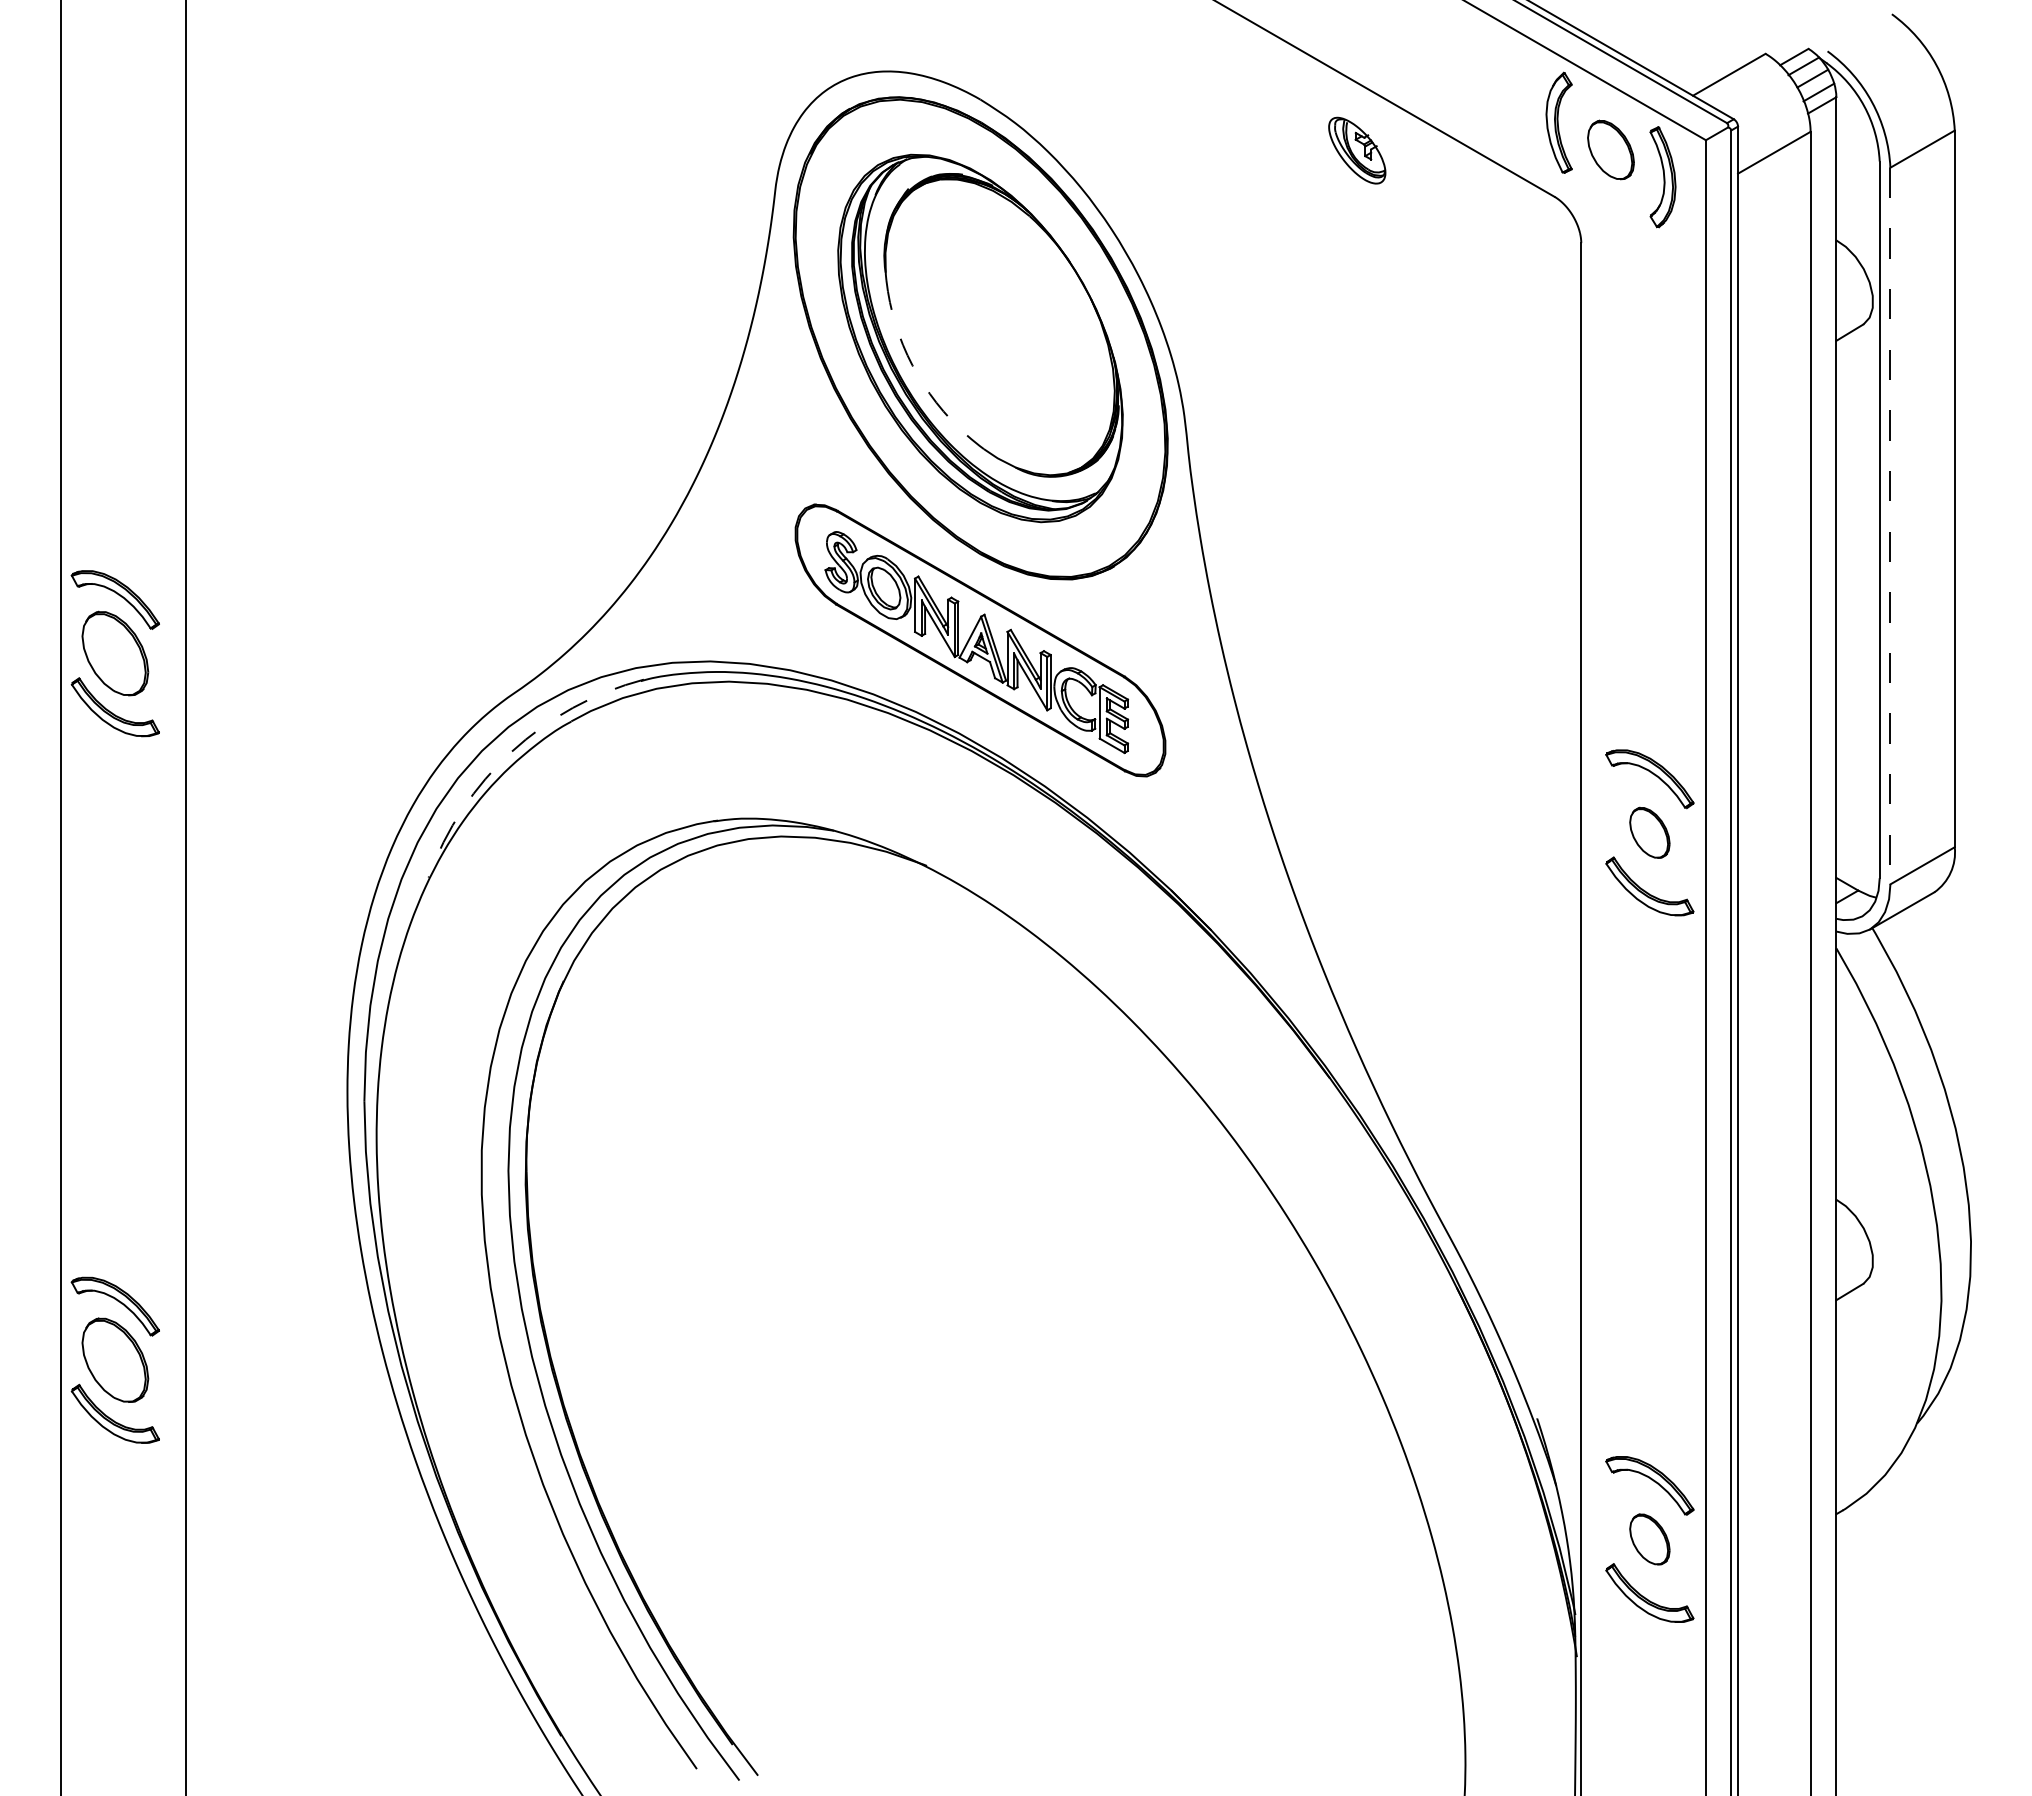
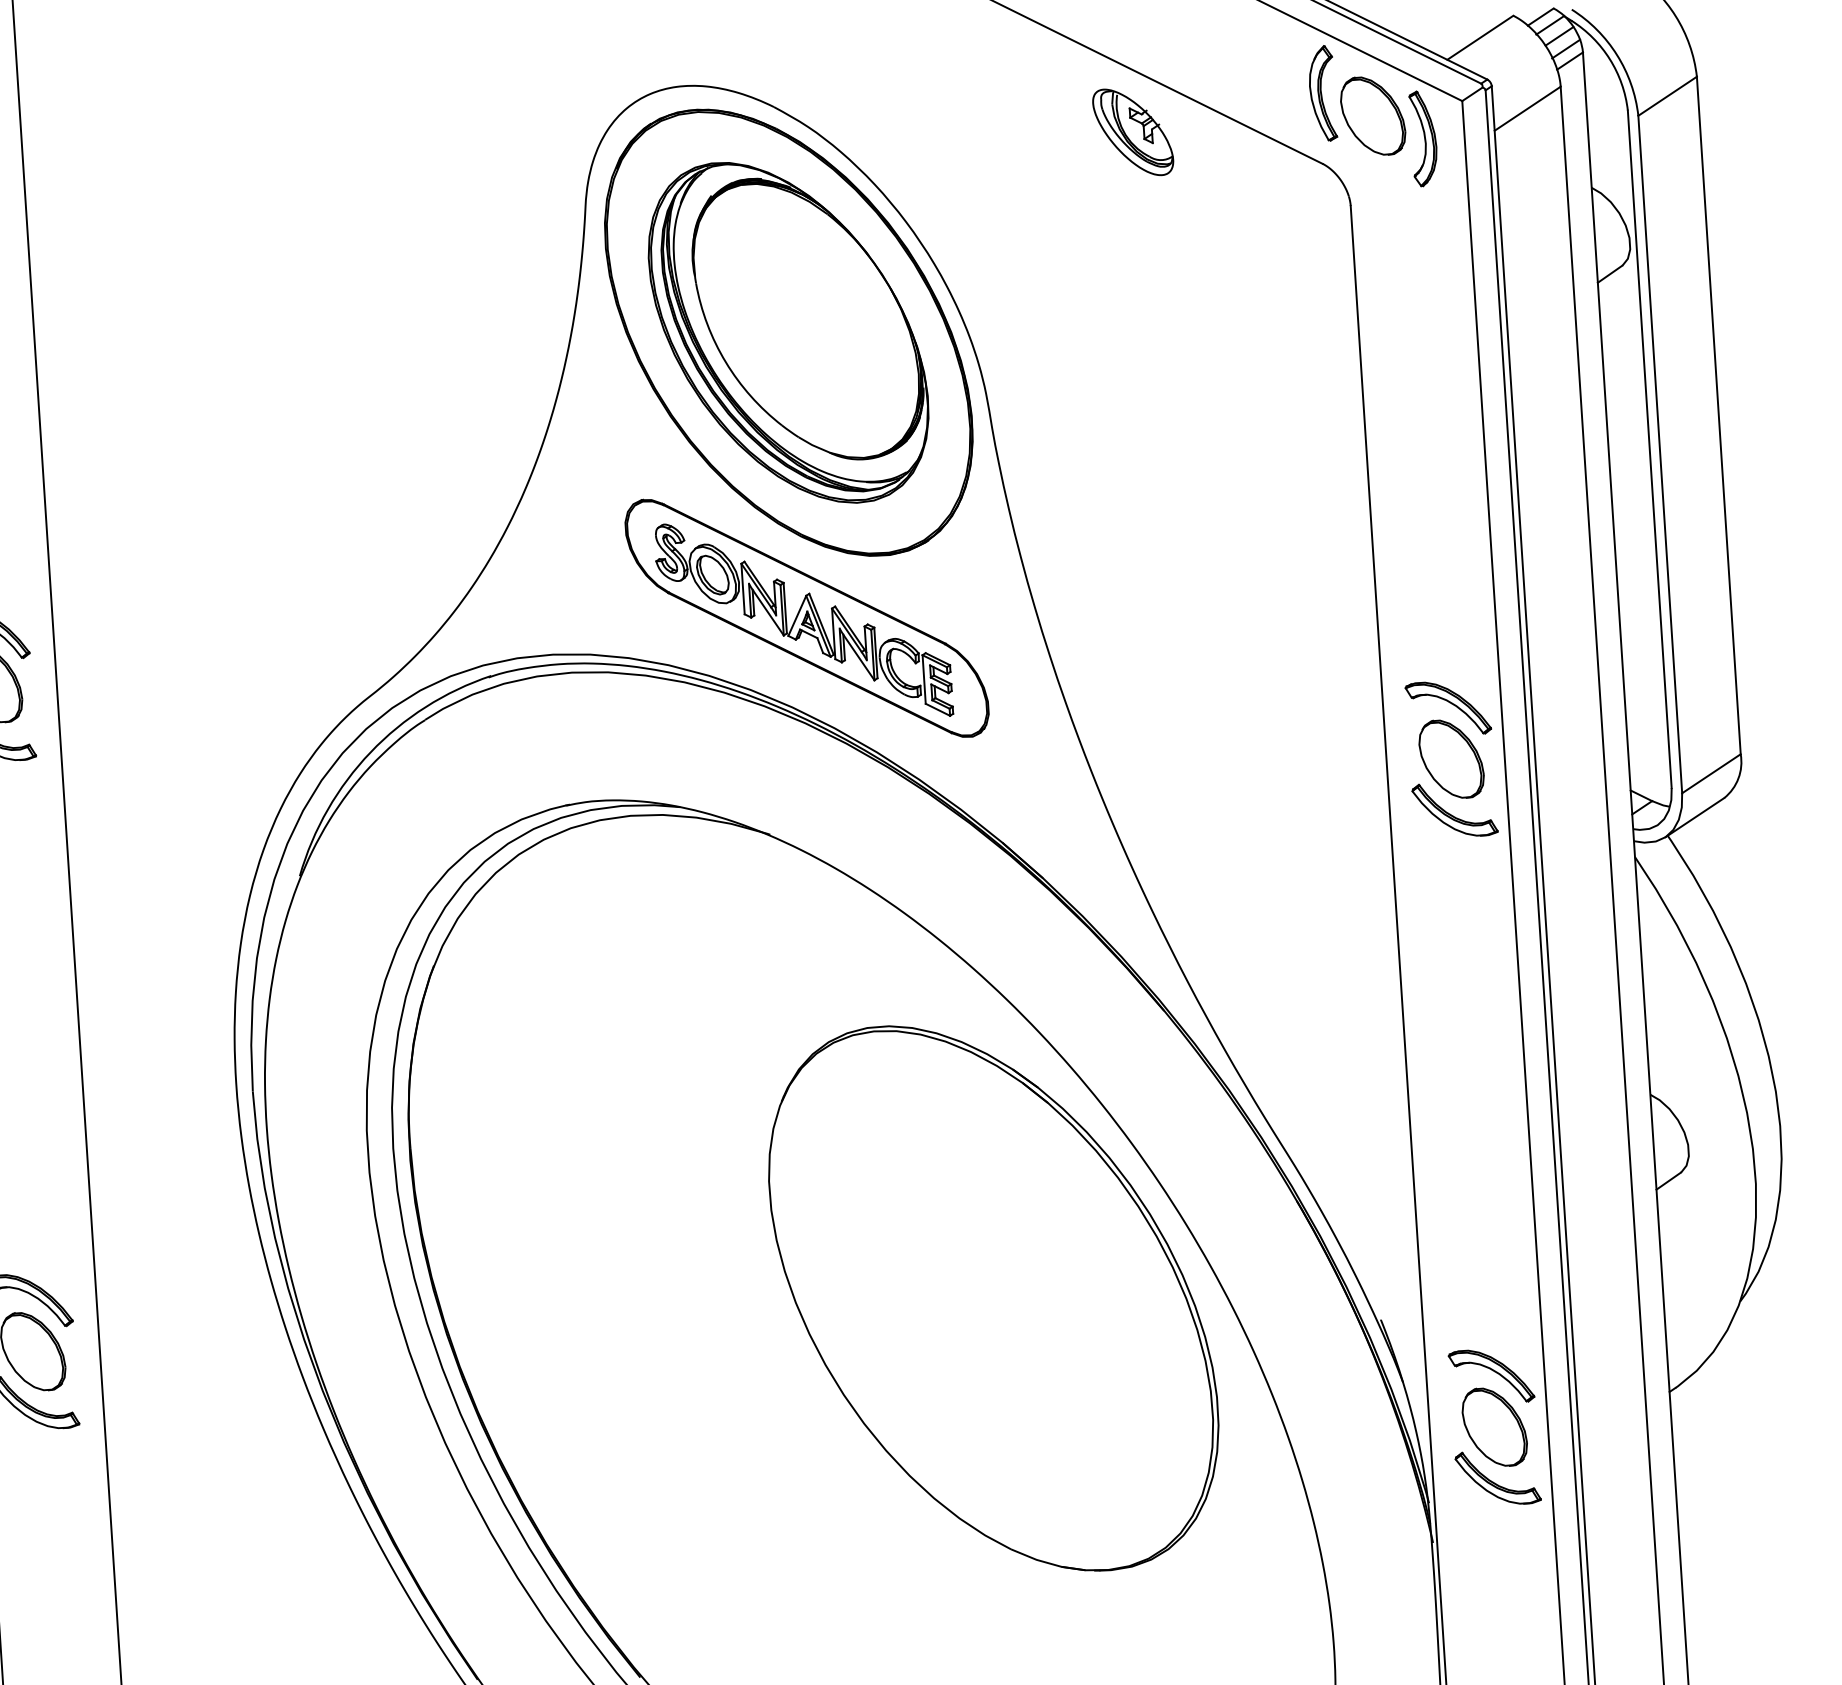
part: (1610, 149) -> (1372, 115), size x1.43
part: (1357, 150) -> (1133, 132), size x1.43
arc: (912, 365) -> (725, 362), dashed -> solid
line: (1890, 526) -> (1660, 454), dashed -> solid
arc: (511, 751) -> (370, 751), dashed -> solid
part: (1649, 832) -> (1451, 758), size x1.67
part: (1130, 1369) -> (993, 1298), added
part: (1649, 1539) -> (1494, 1427), size x1.67

